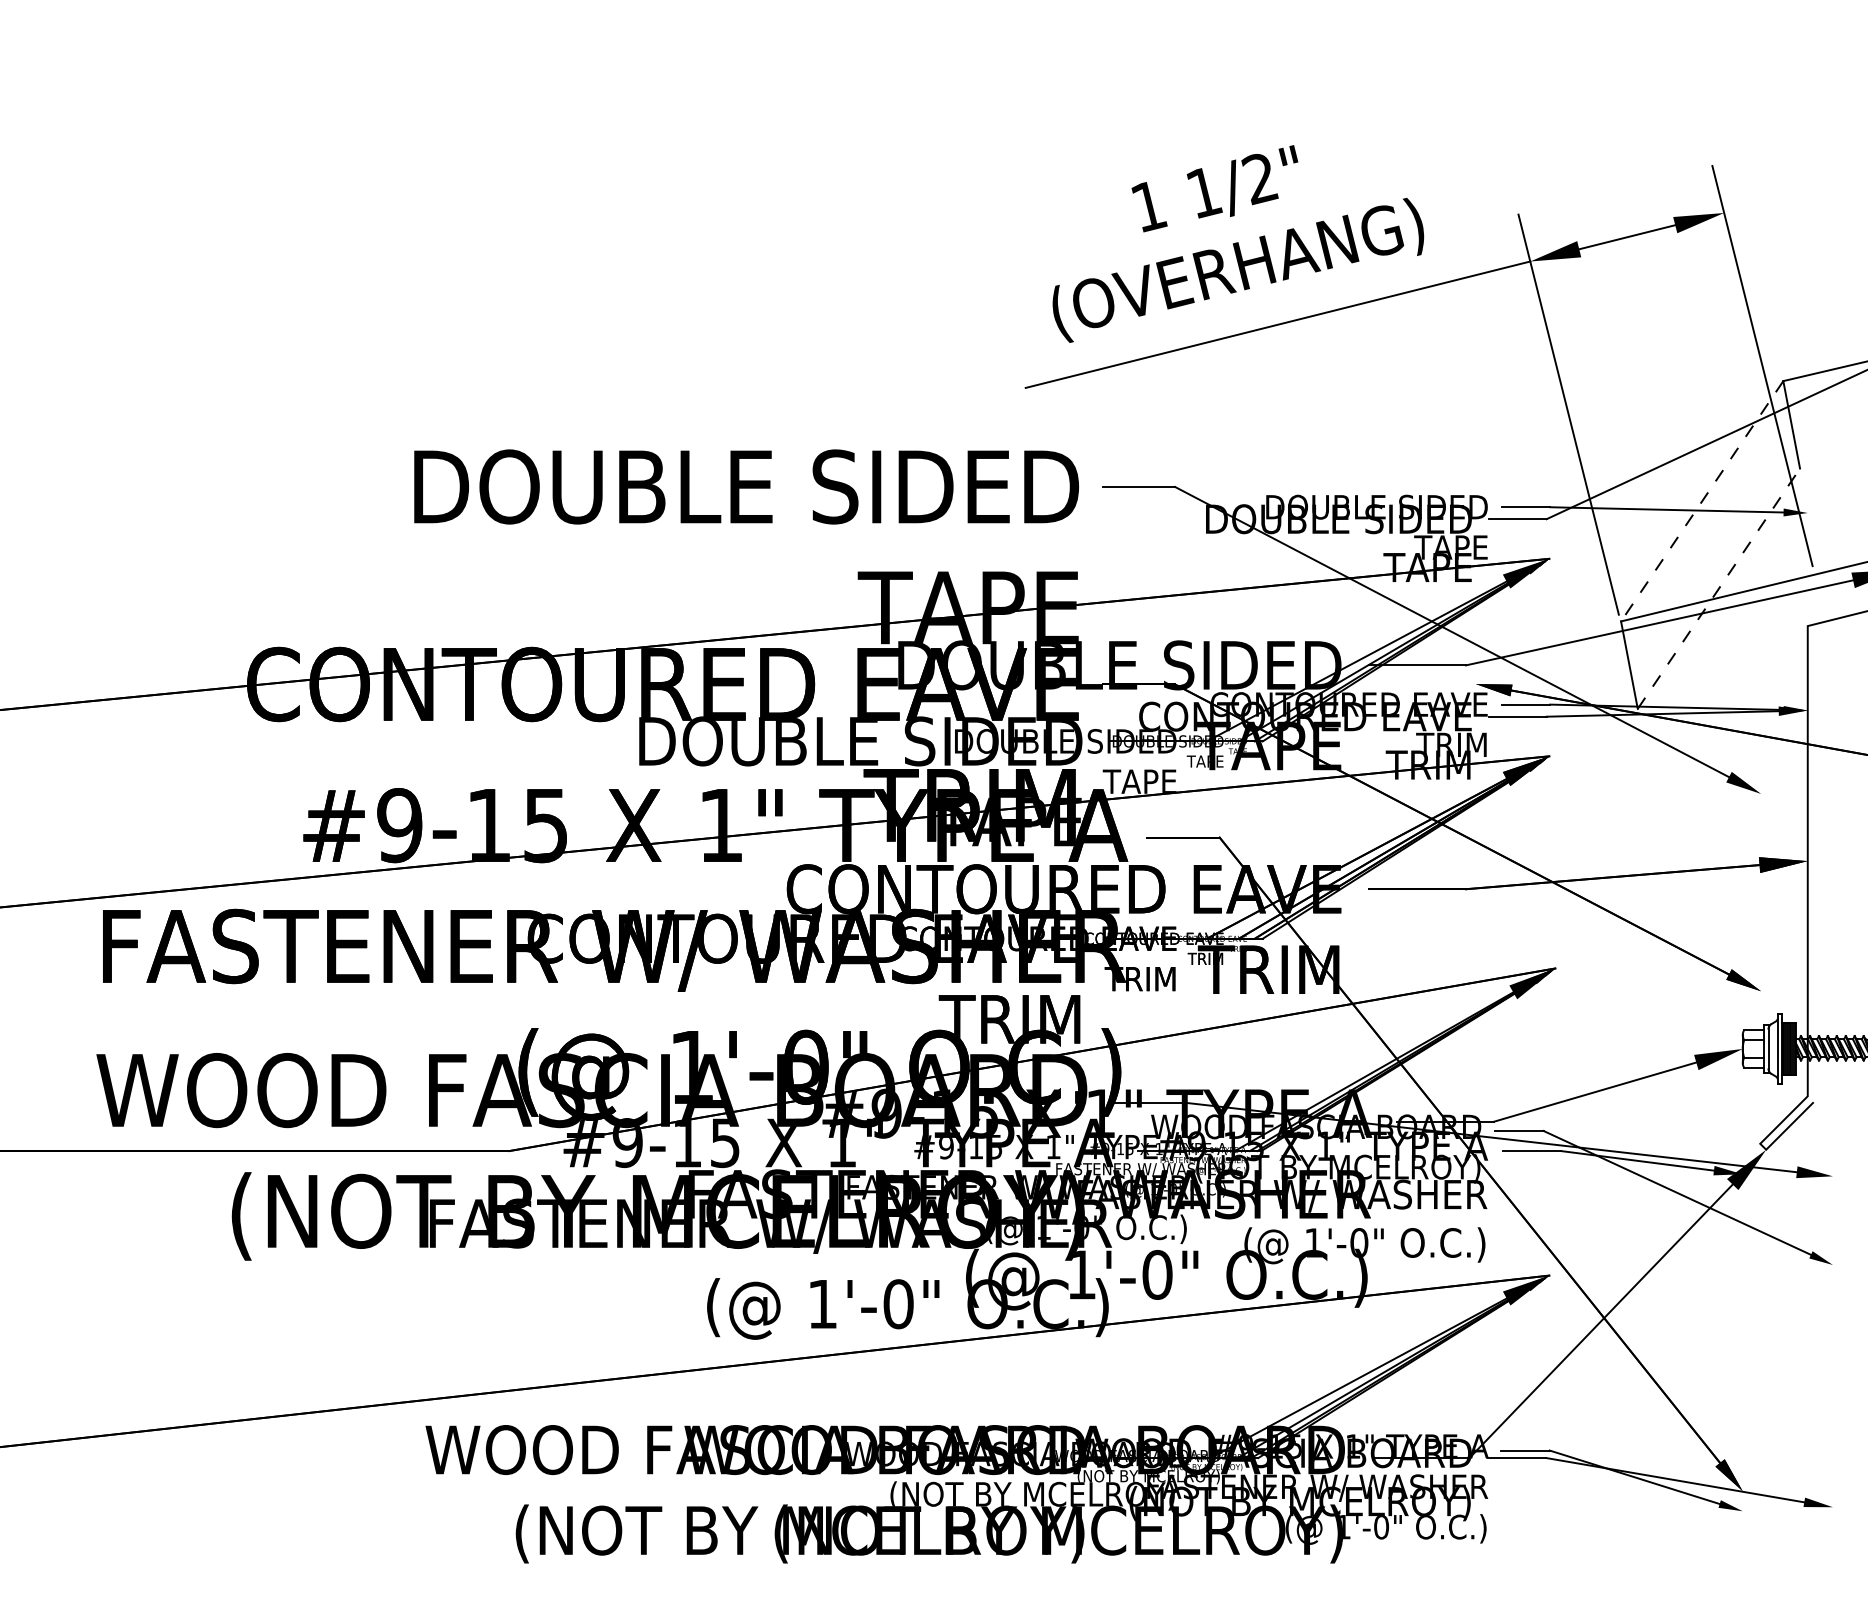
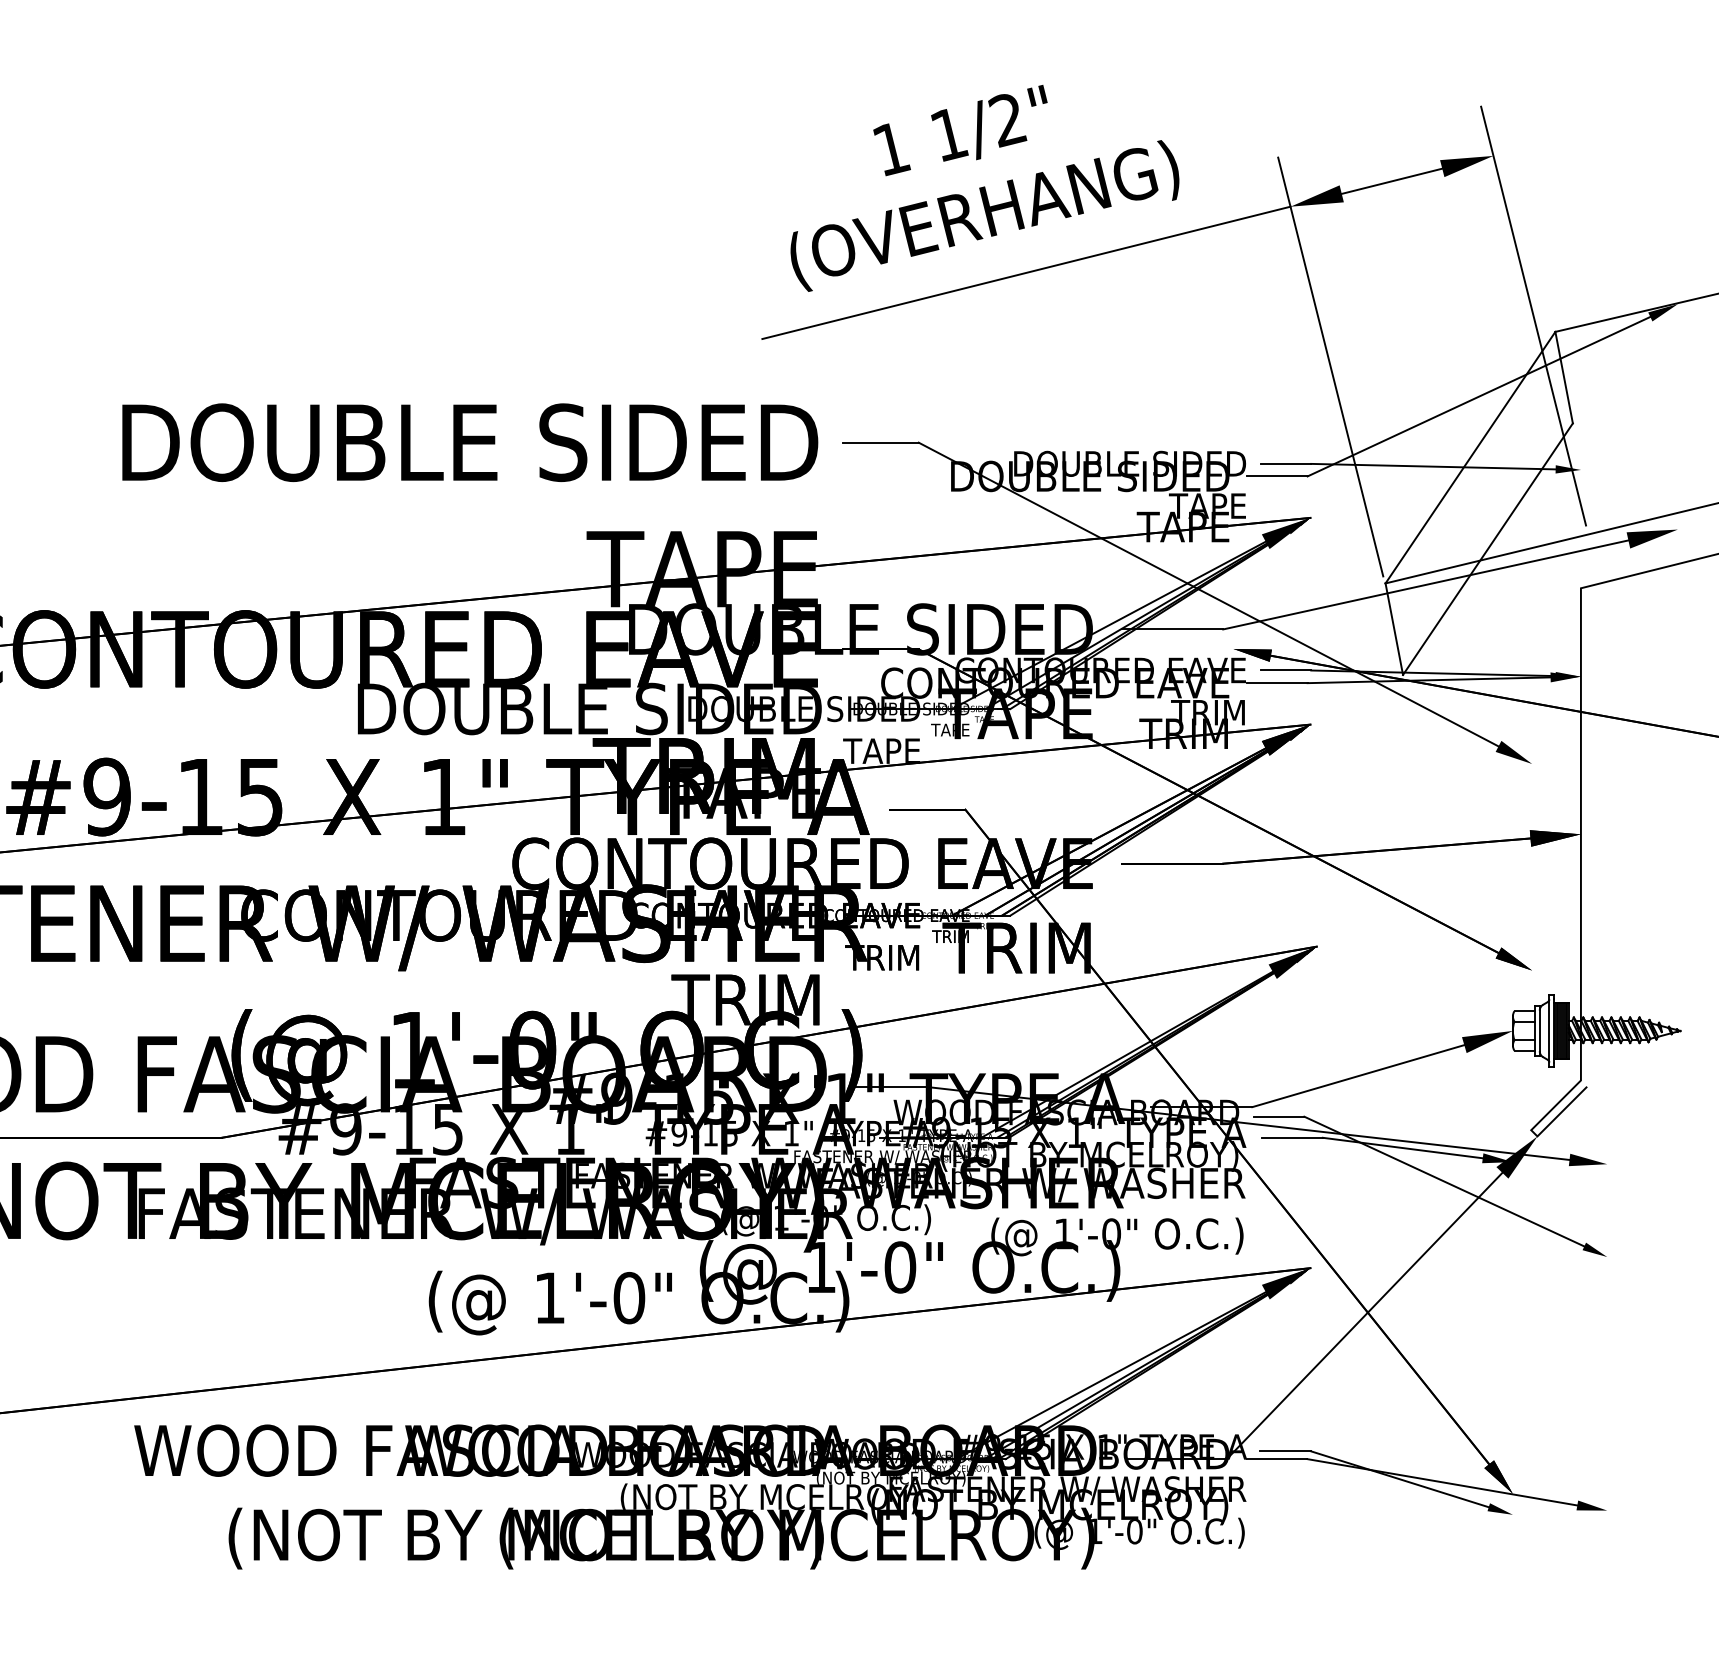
line: (1702, 501) -> (1470, 457), dashed -> solid
line: (1718, 588) -> (1487, 548), dashed -> solid

